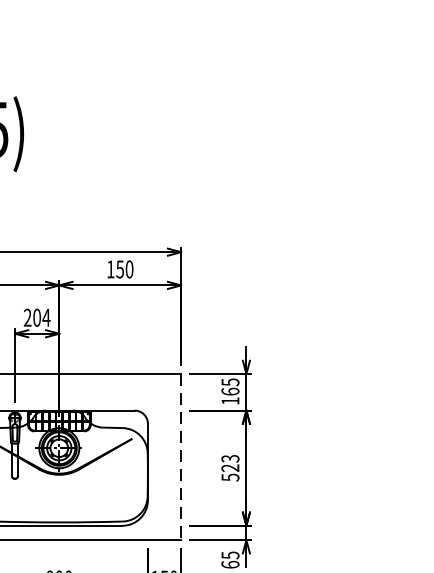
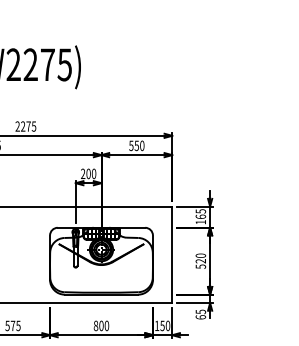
text: (110, 268) -> (131, 145), 150 -> 550
text: (45, 317) -> (93, 173), 204 -> 200
line: (181, 458) -> (172, 255), dashed -> solid
text: (229, 458) -> (200, 255), 523 -> 520

